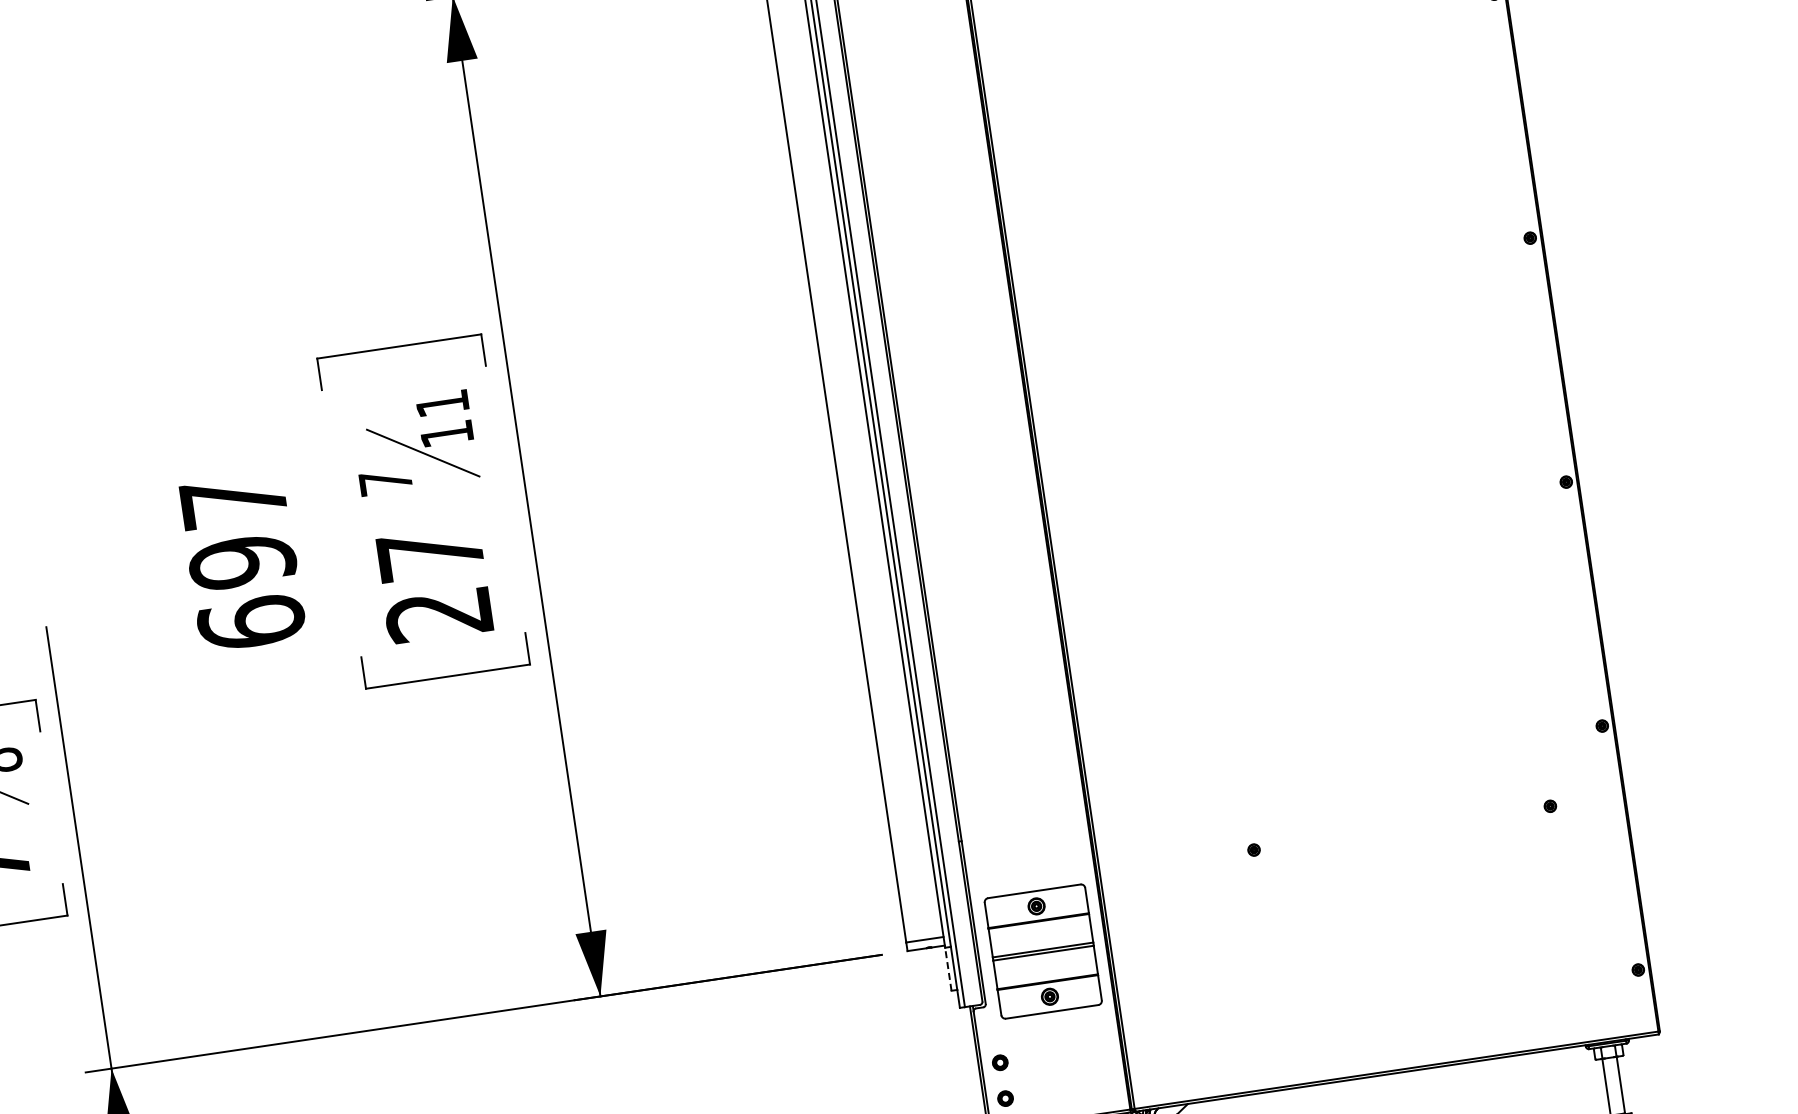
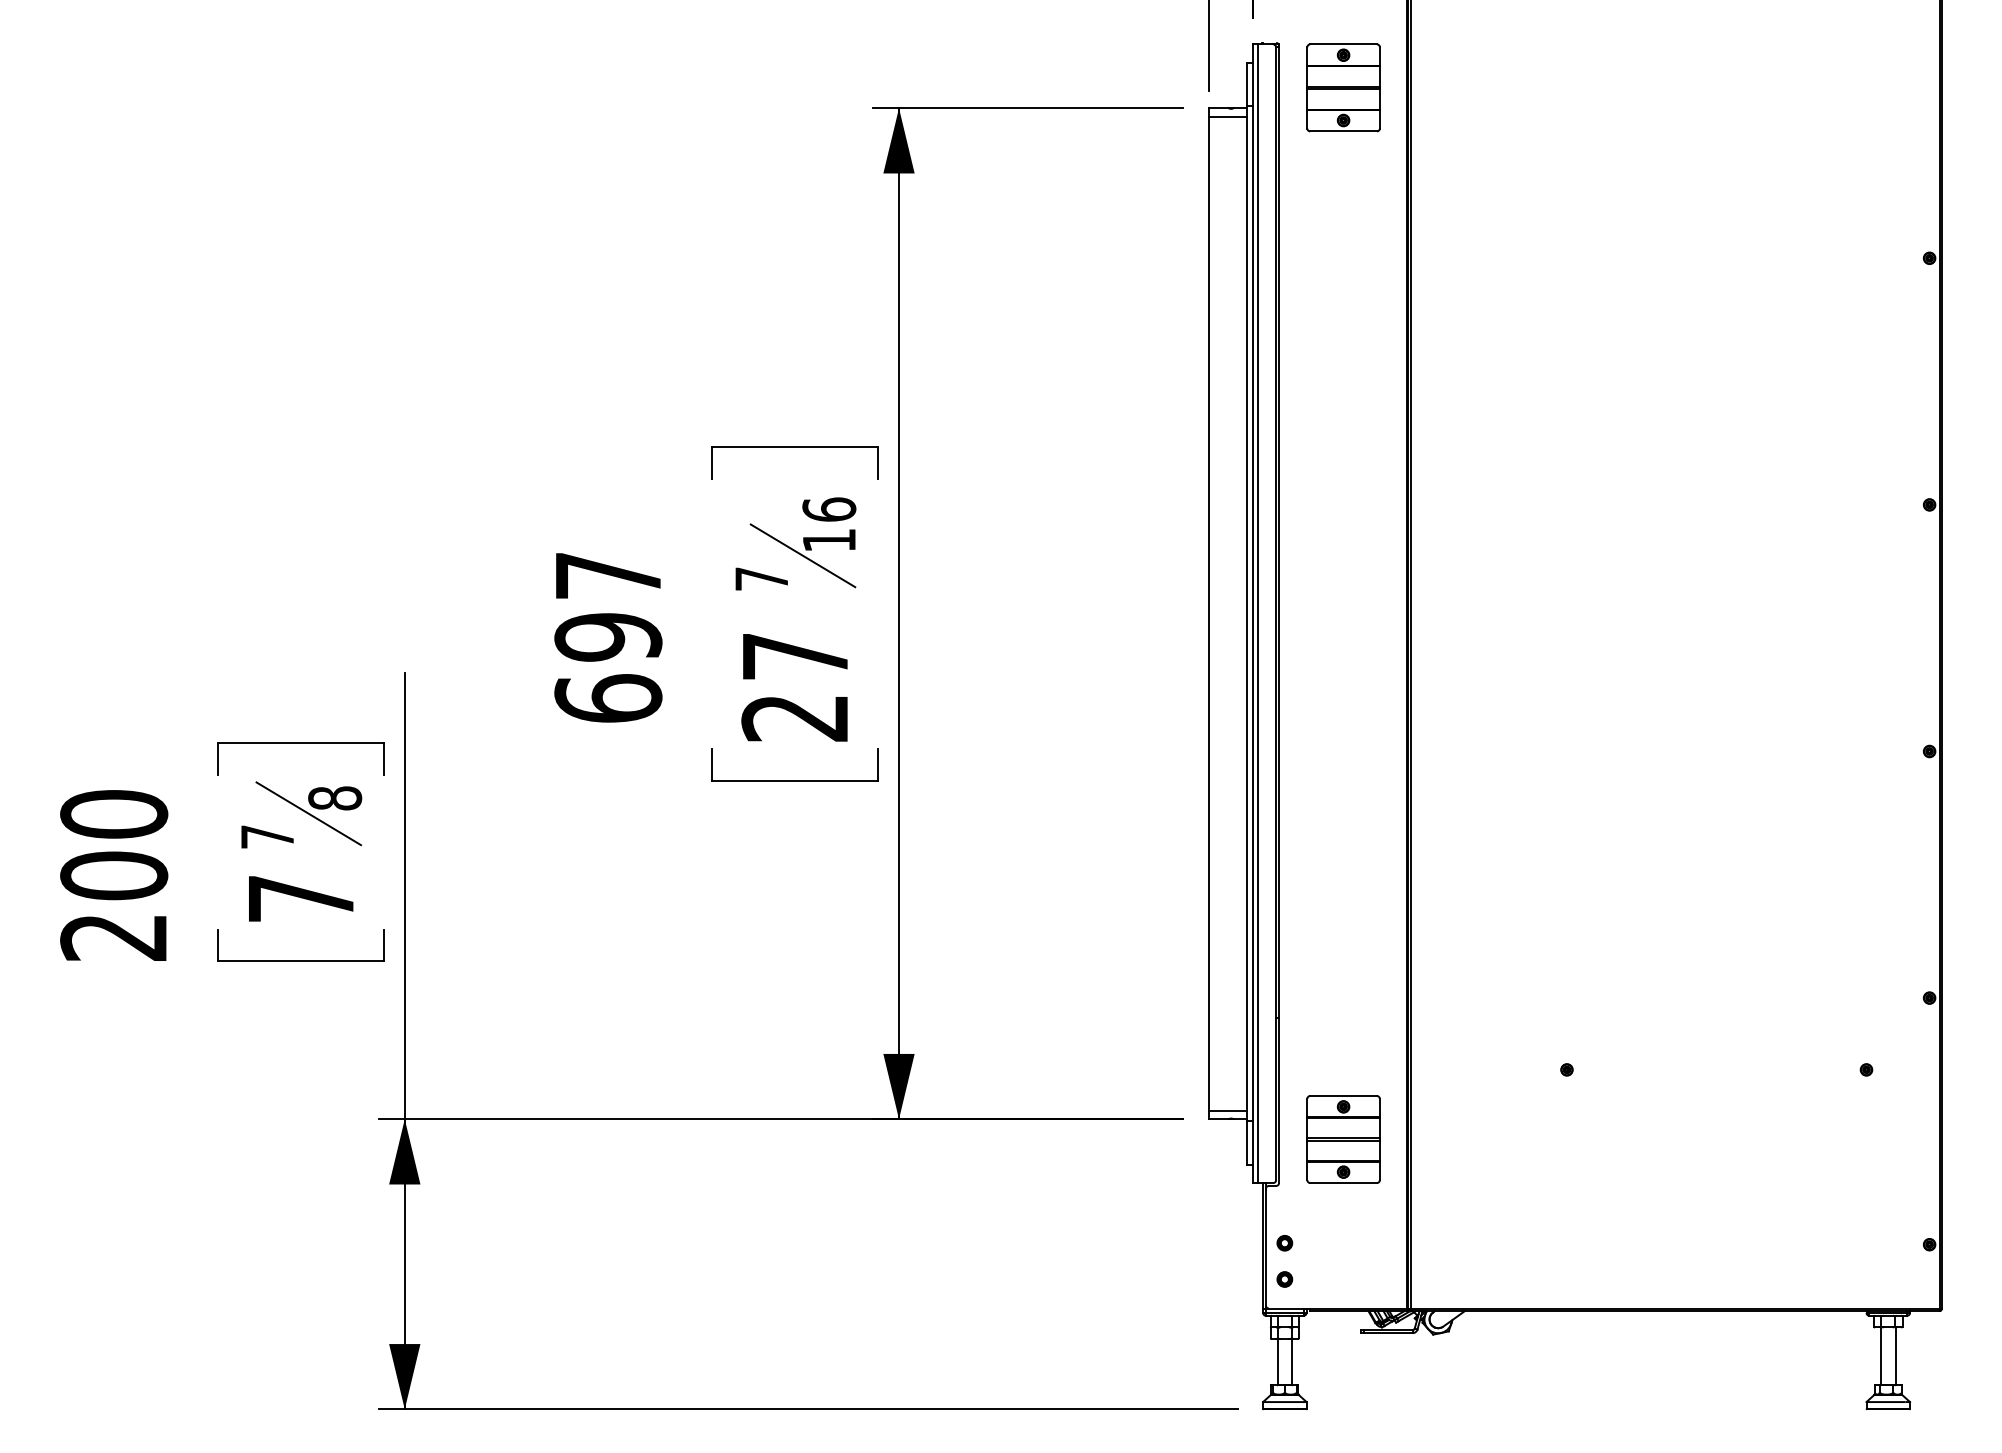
text: (442, 403) -> (829, 509), 11 -> 16
part: (1043, 951) -> (1343, 1139), size x0.71
line: (948, 969) -> (1247, 1143), dashed -> solid

